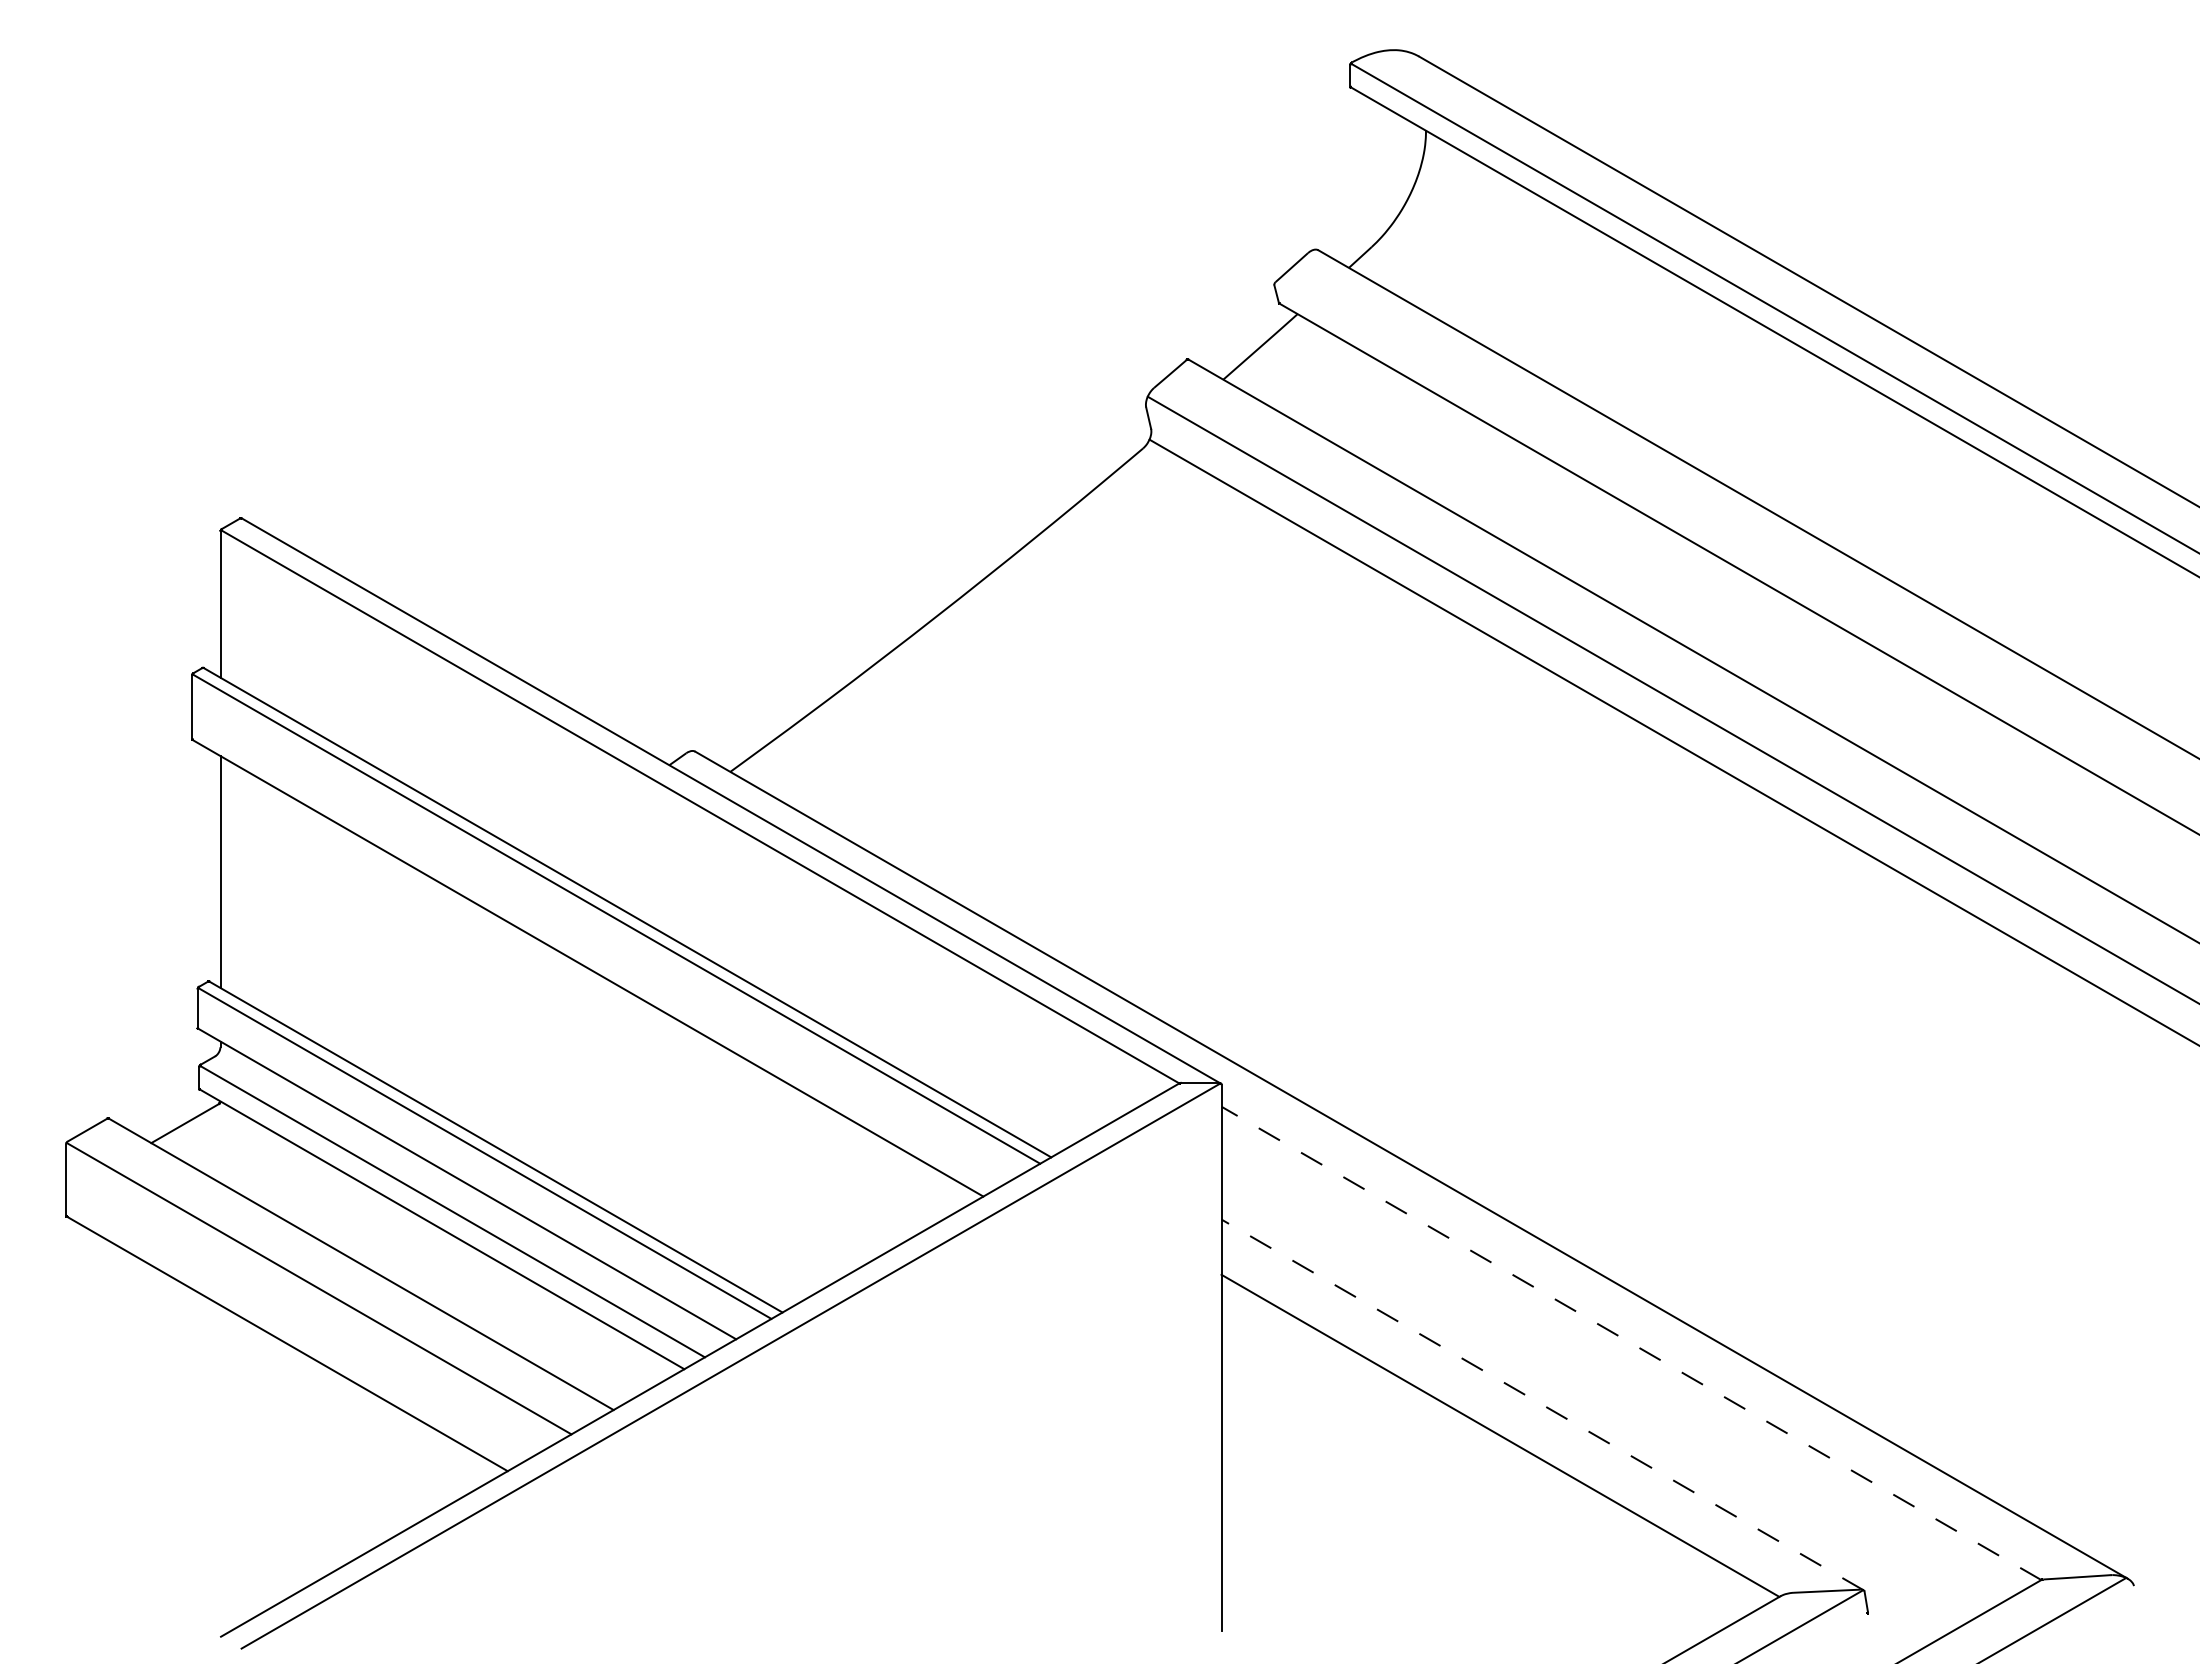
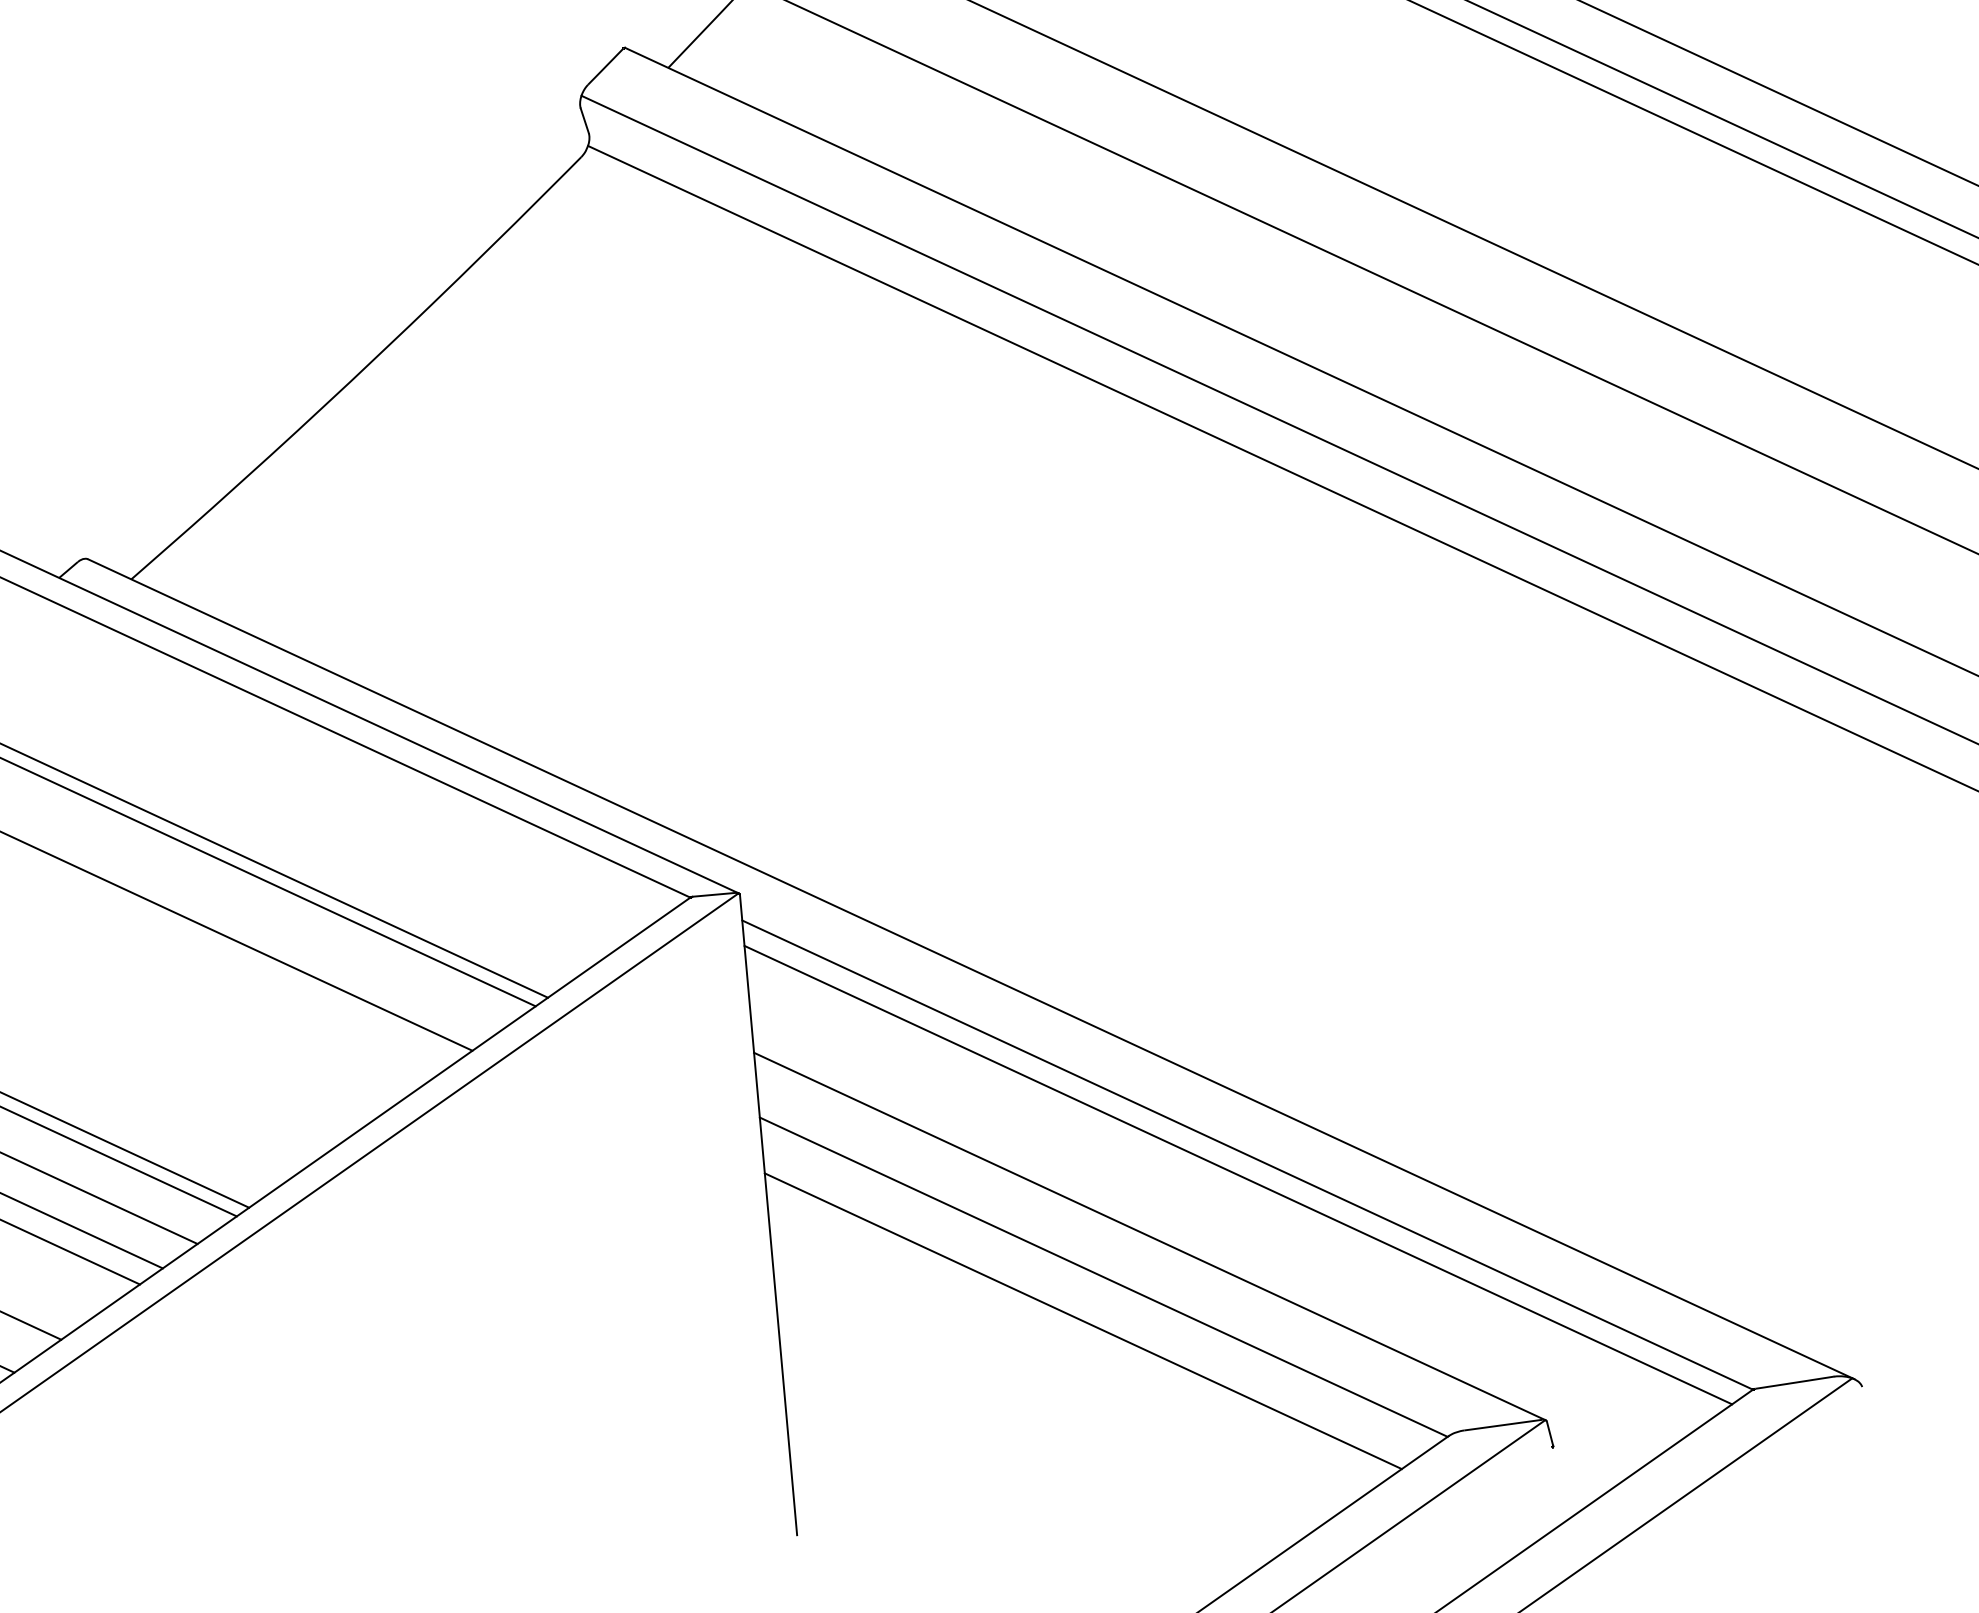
line: (1631, 1343) -> (1247, 1155), dashed -> solid
line: (1621, 1359) -> (1237, 1175), added
line: (1542, 1404) -> (1149, 1236), dashed -> solid
line: (1479, 1471) -> (1082, 1321), added

